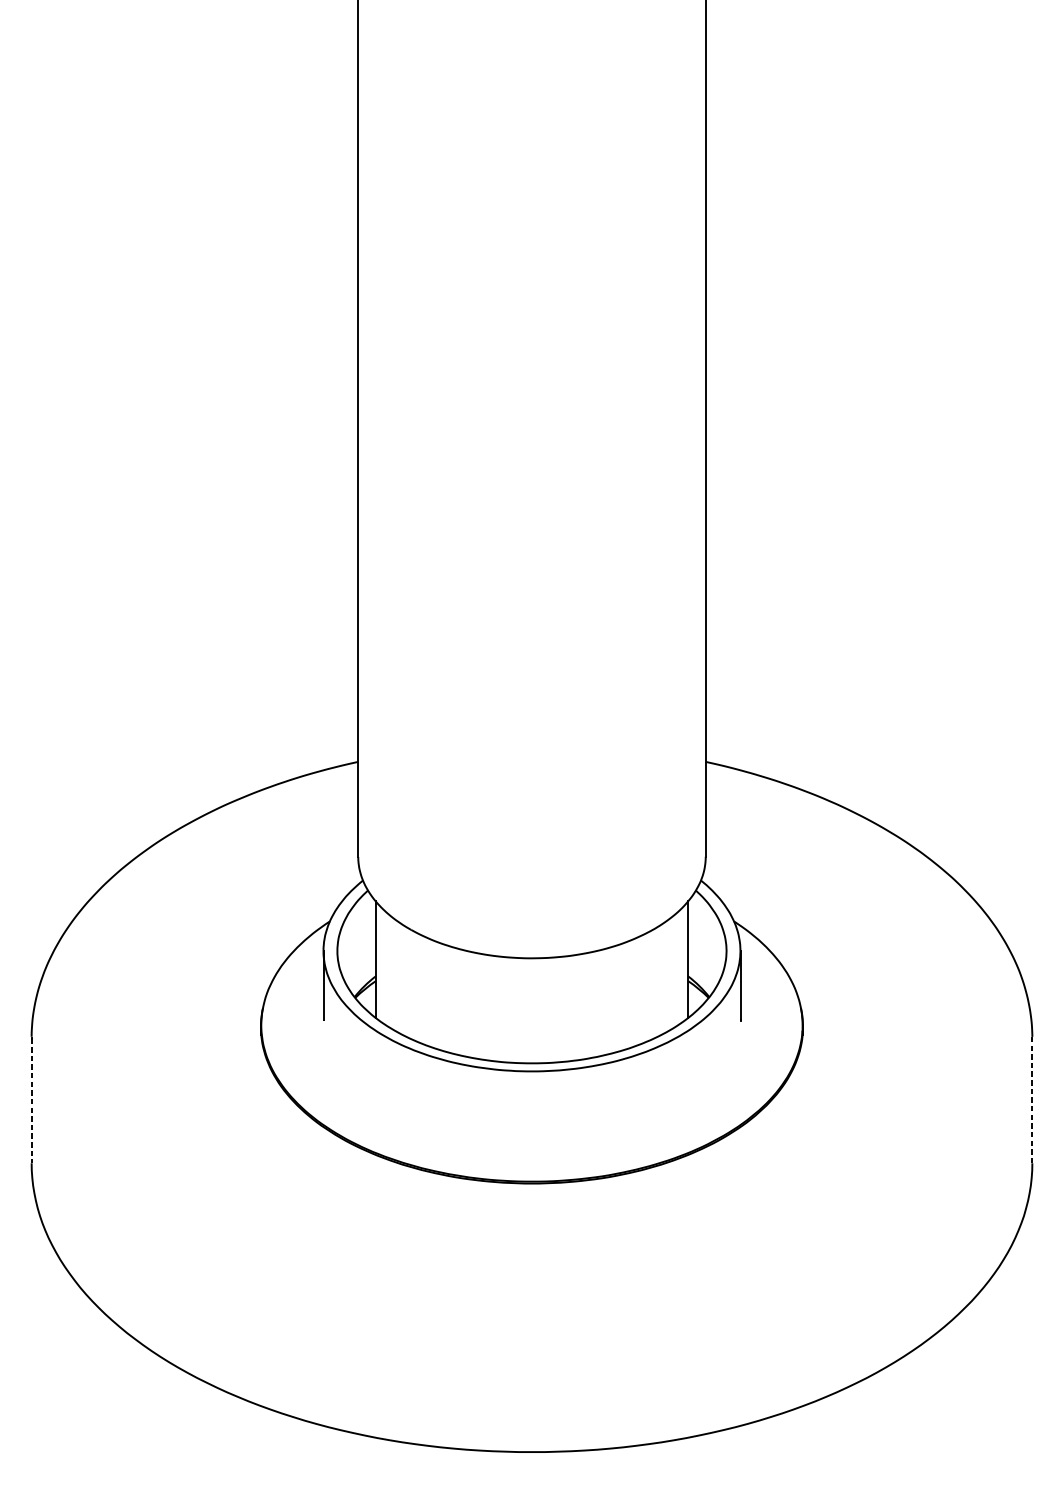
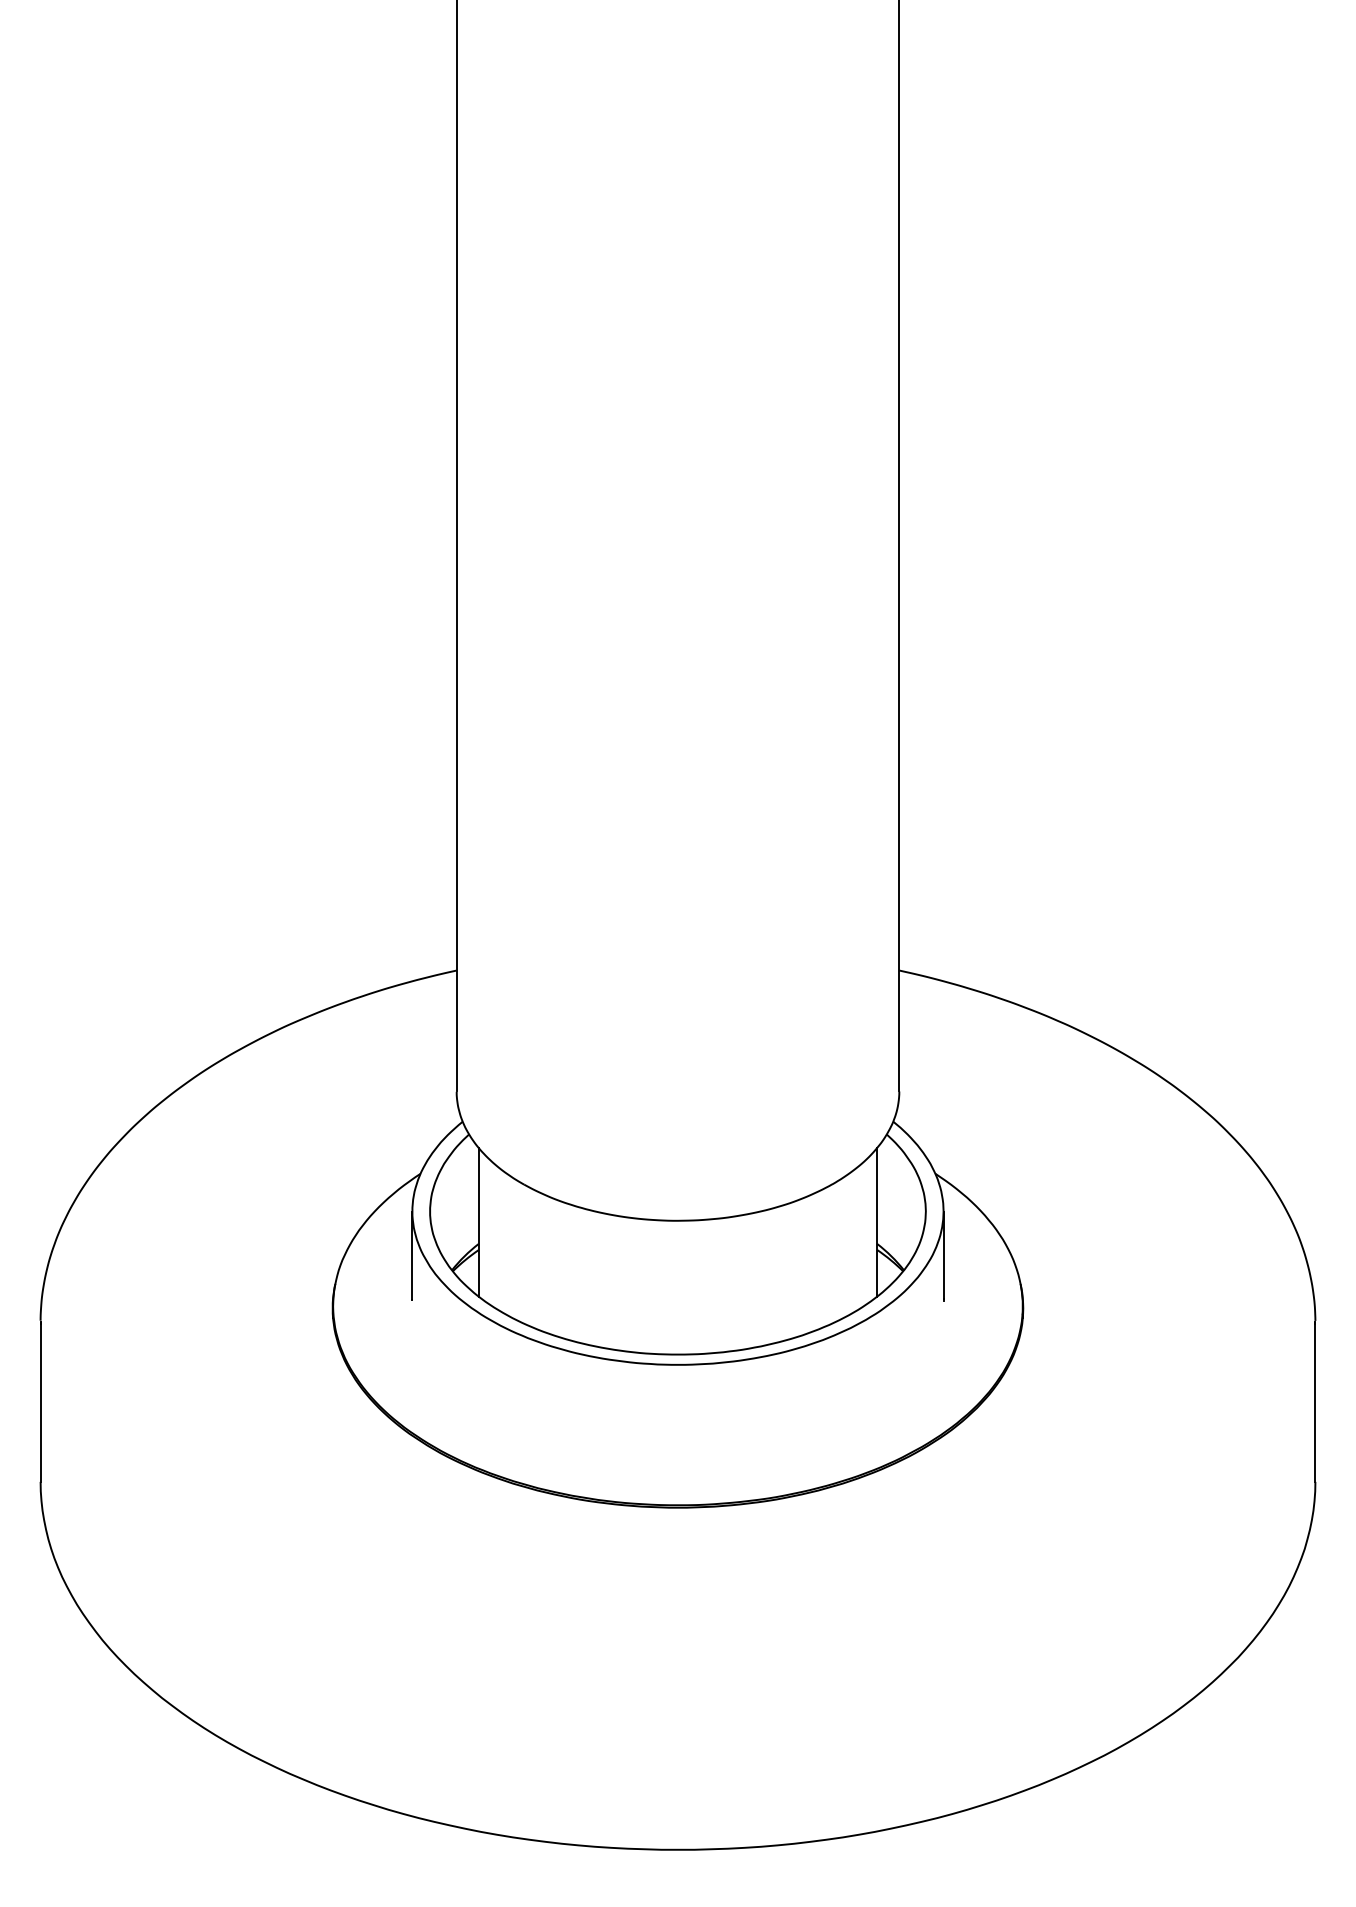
line: (31, 1100) -> (40, 1402), dashed -> solid
line: (1032, 1100) -> (1315, 1401), dashed -> solid

